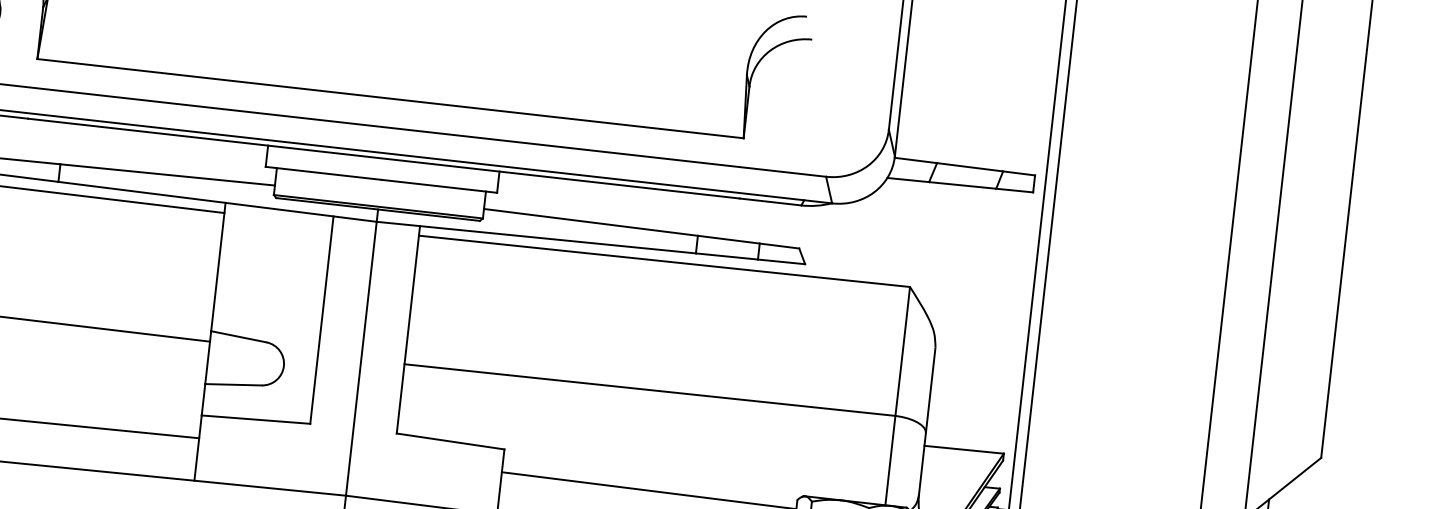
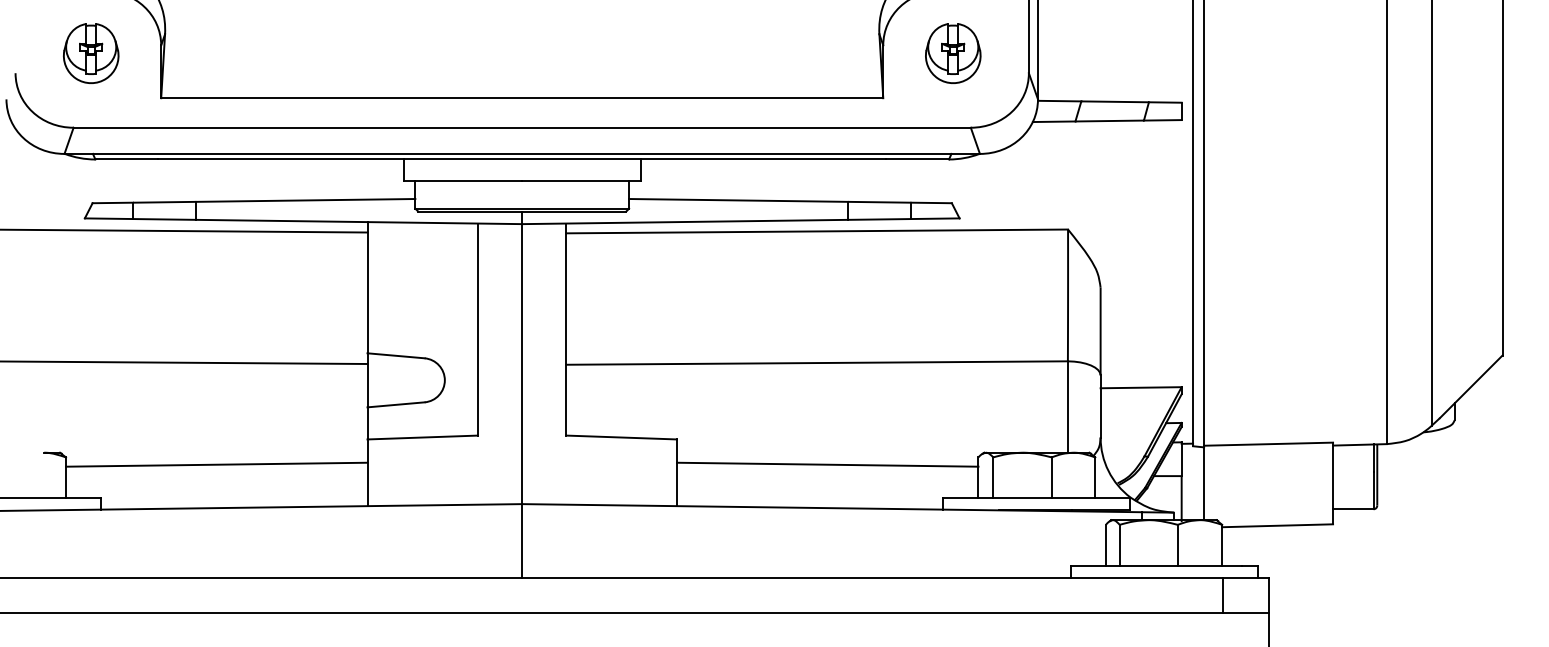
part: (817, 102) -> (953, 53), added

